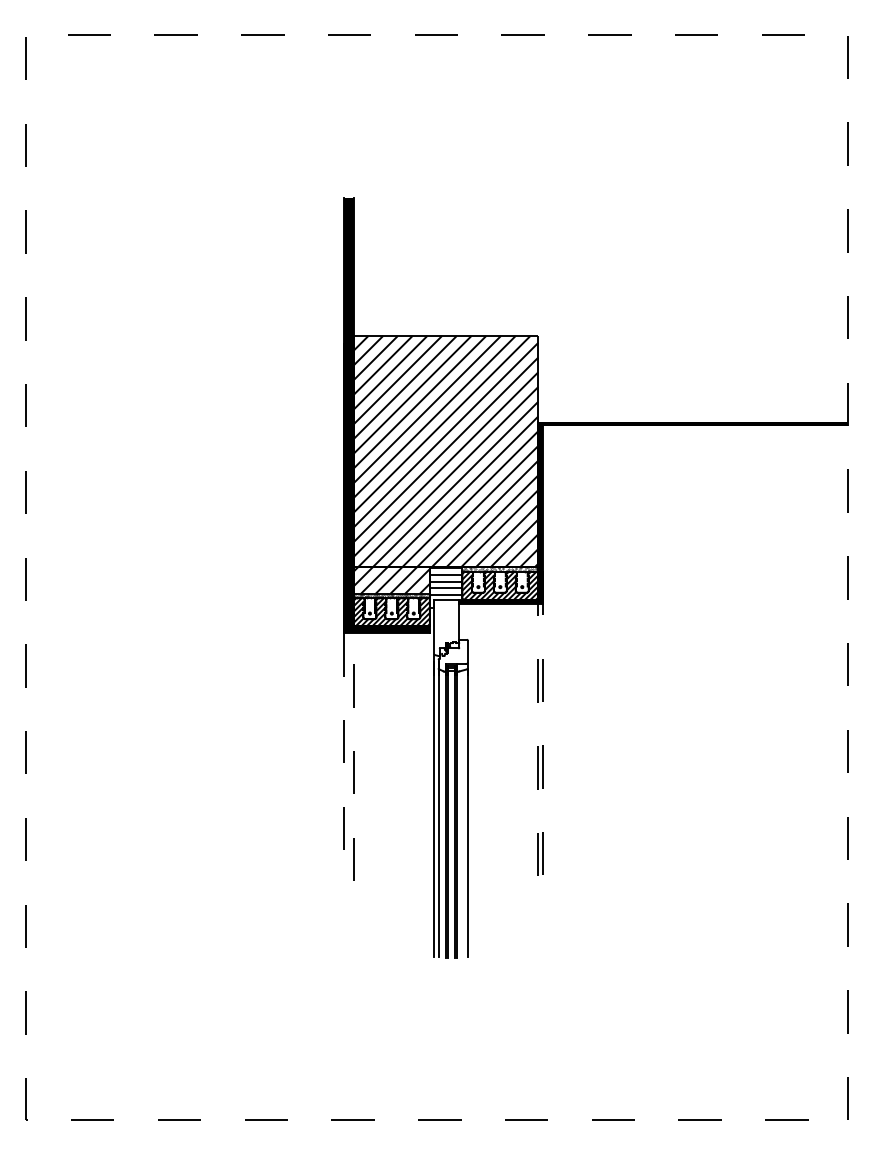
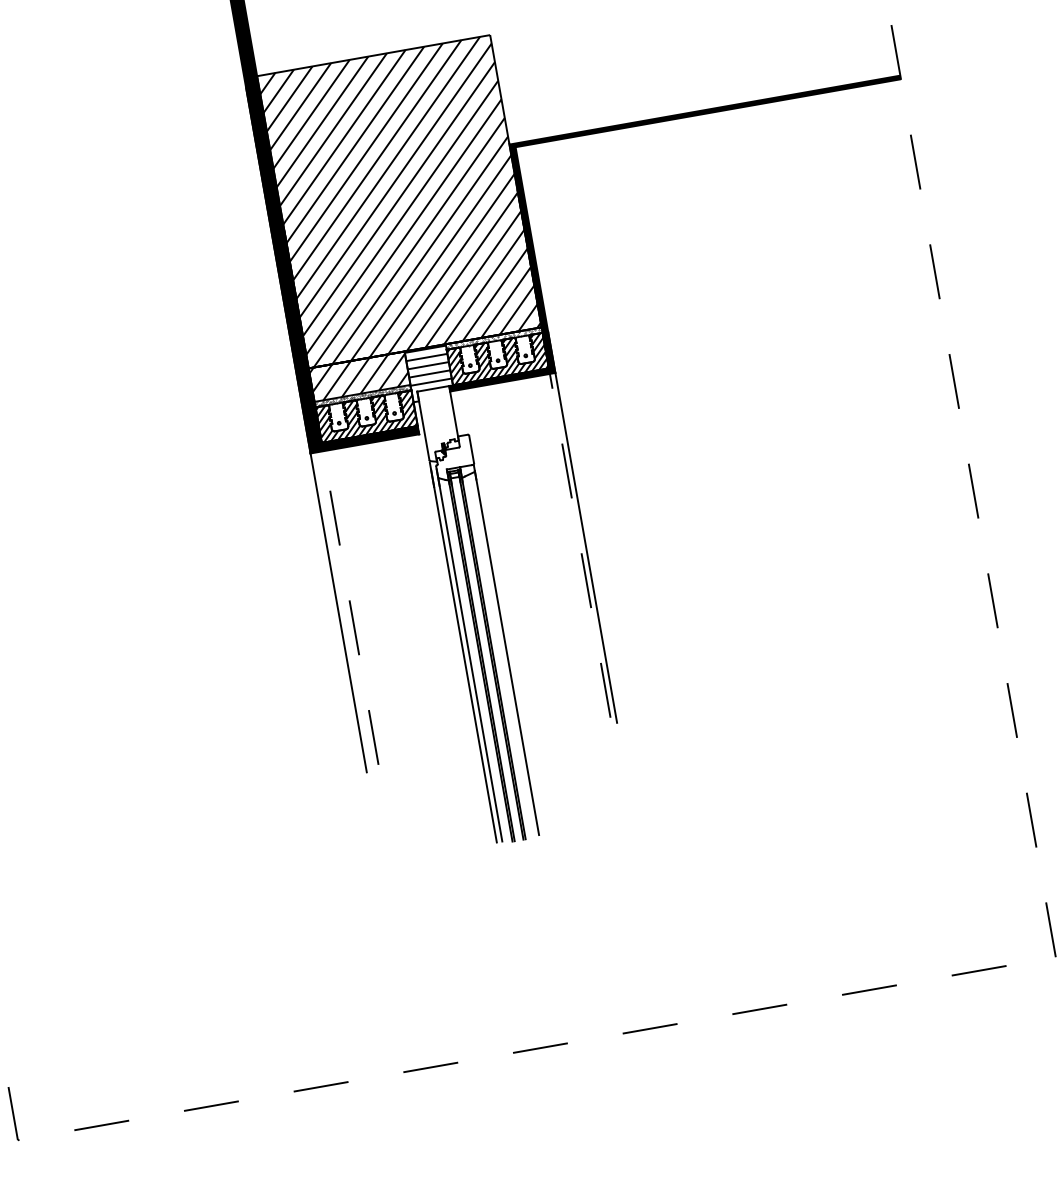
line: (542, 726) -> (582, 527), dashed -> solid
line: (343, 759) -> (338, 613), dashed -> solid

